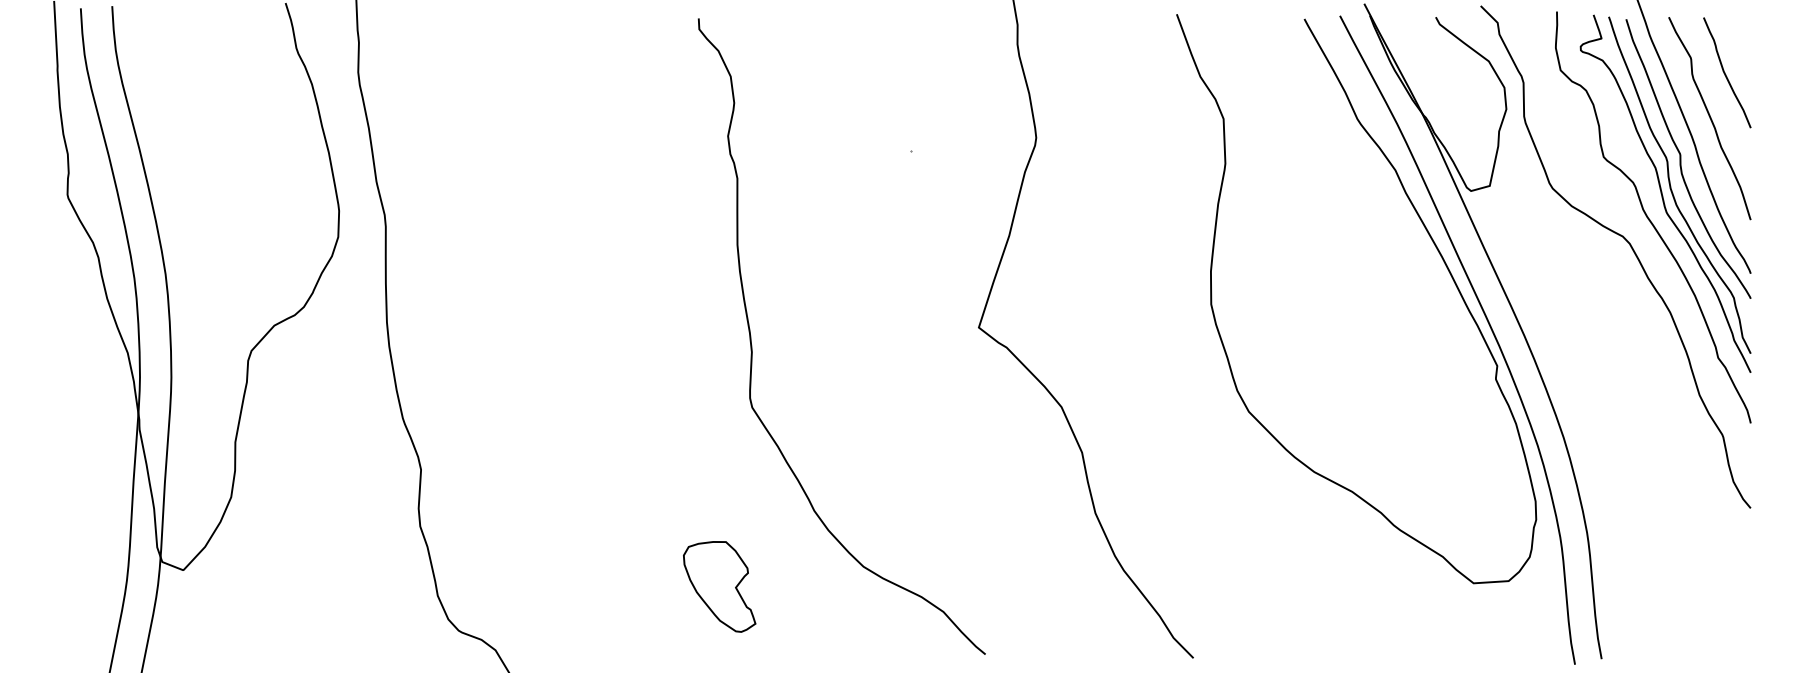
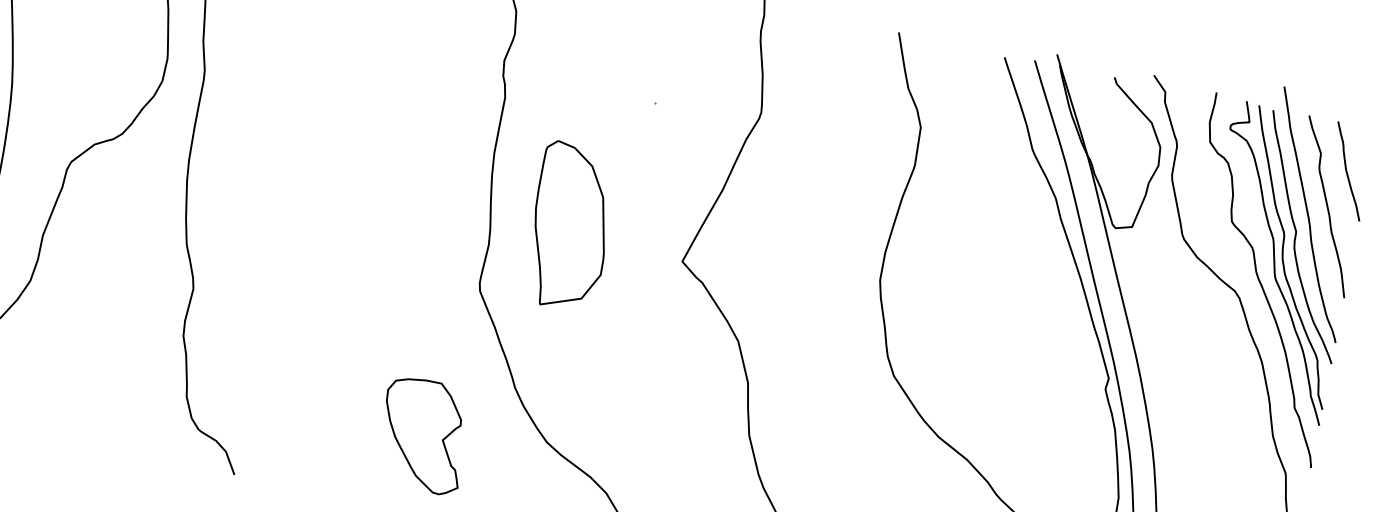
part: (841, 312) -> (570, 226), added
part: (719, 586) -> (423, 435), size x1.43

